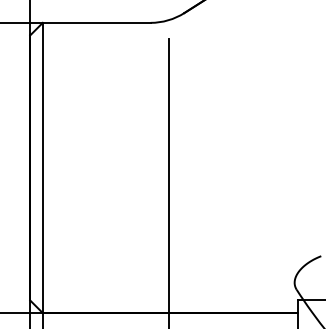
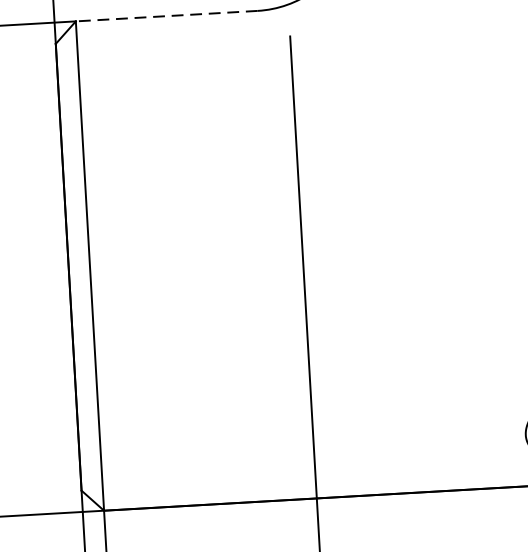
line: (96, 22) -> (166, 15), solid -> dashed

